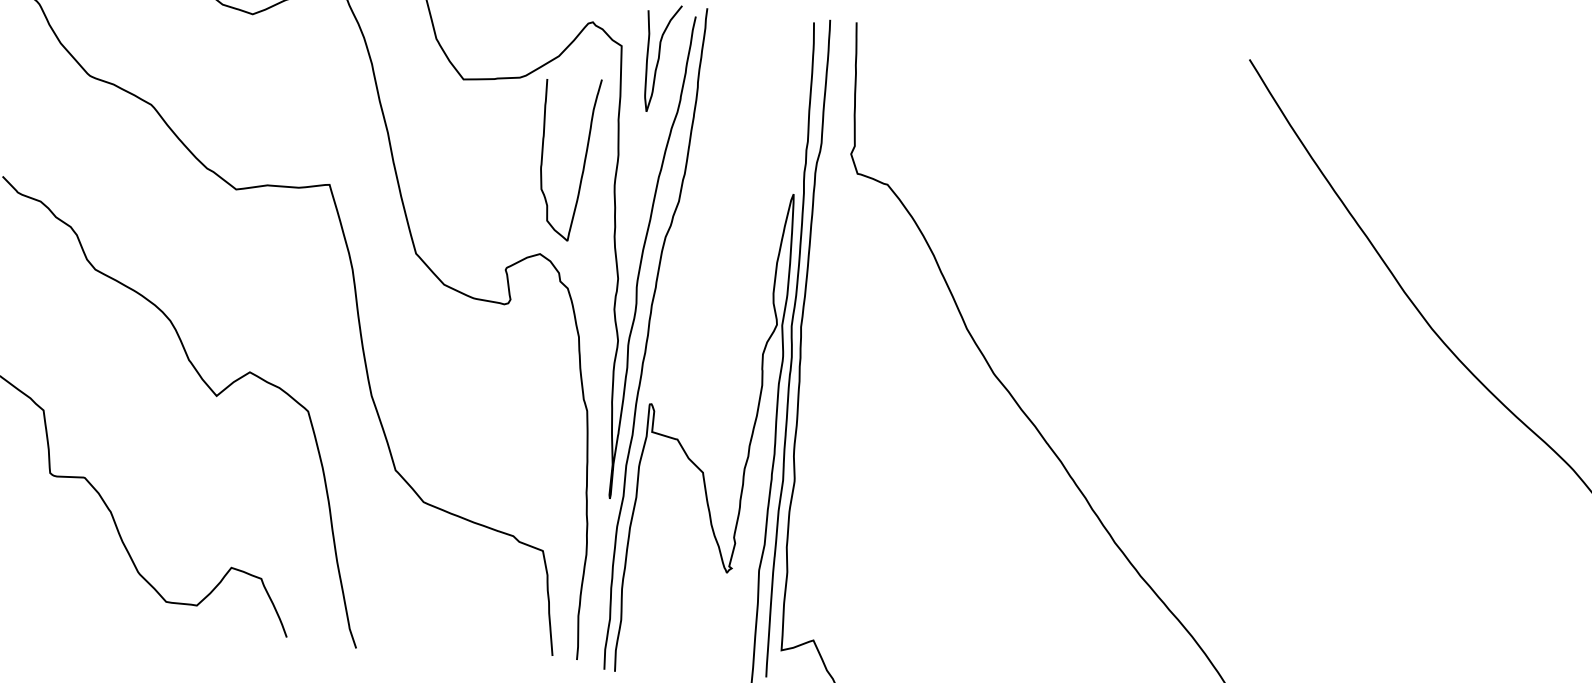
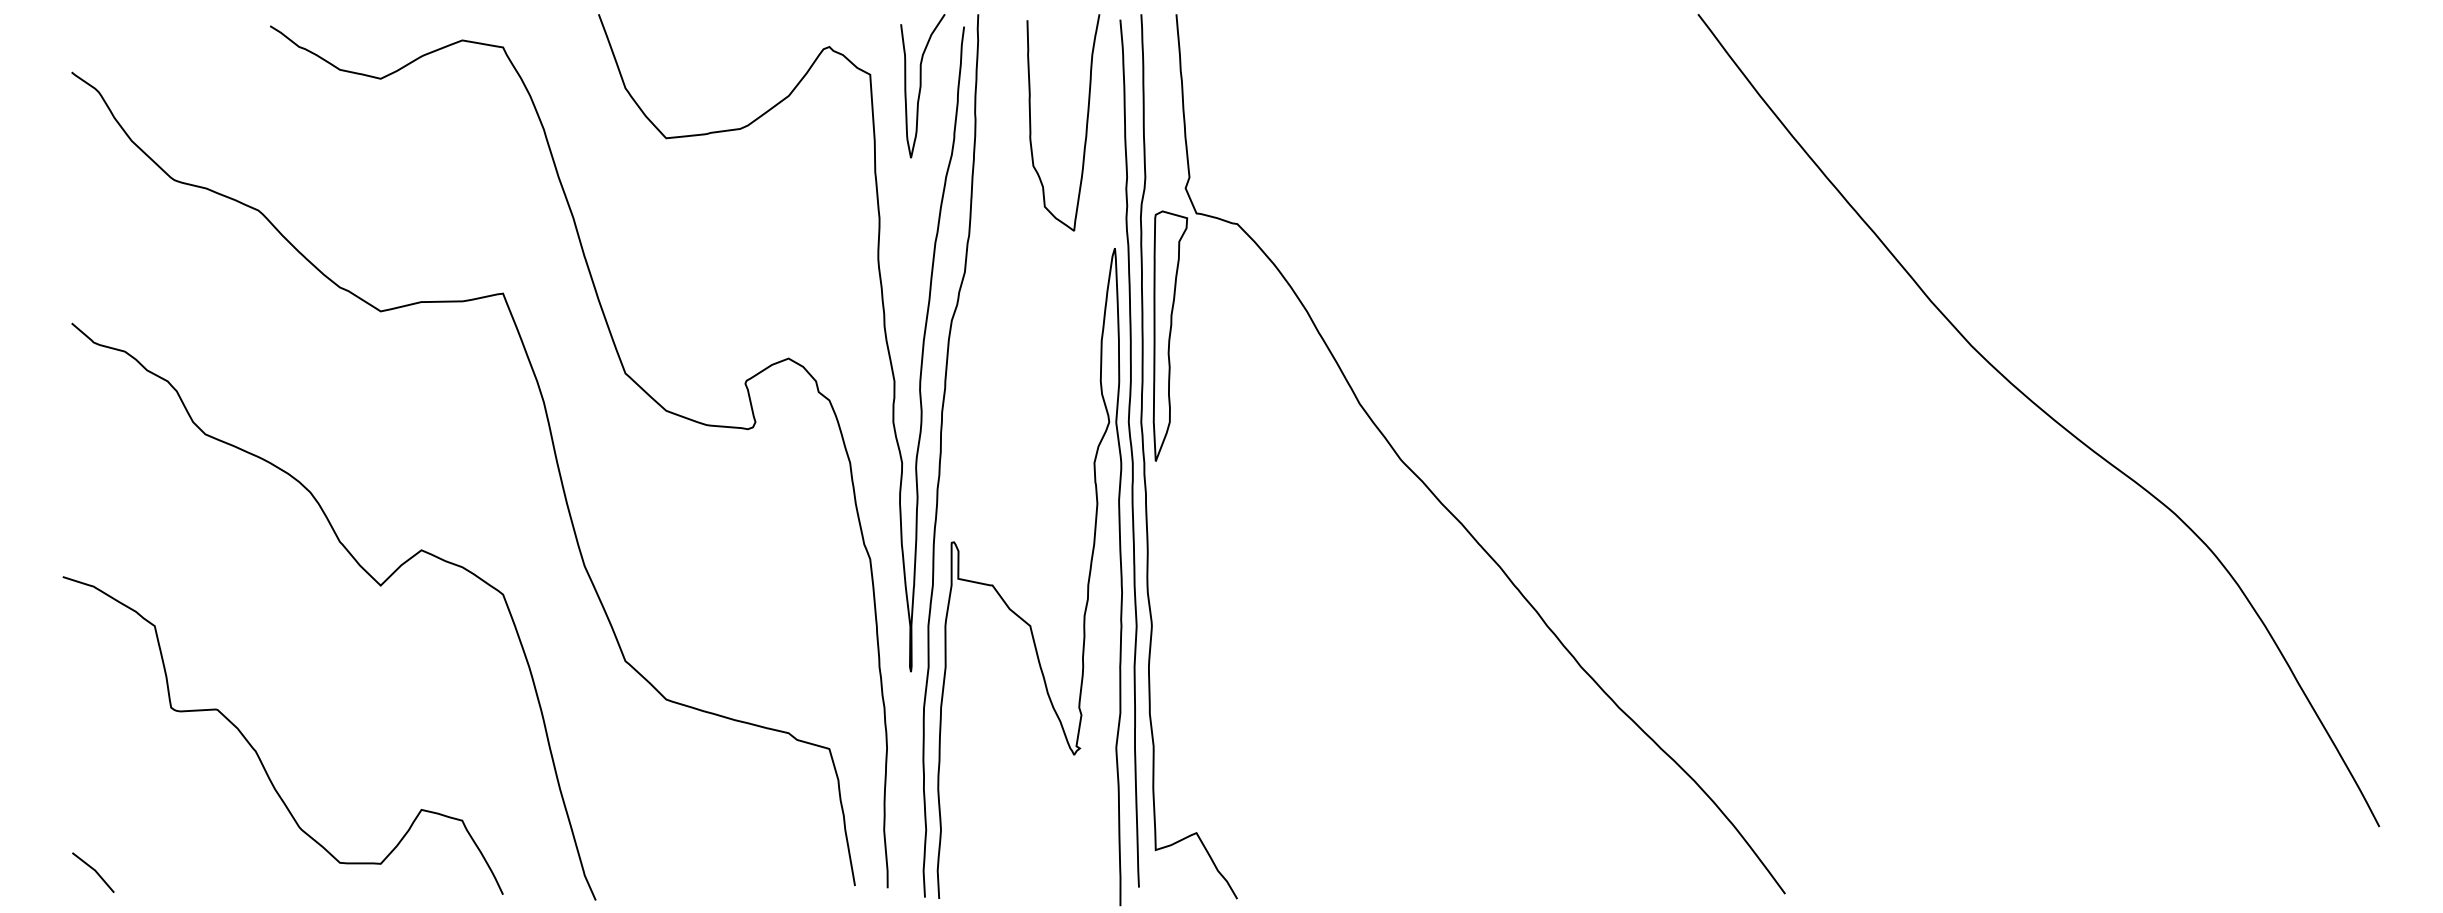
curve: (584, 160) -> (1086, 122), moved
part: (829, 263) -> (1170, 335), added

